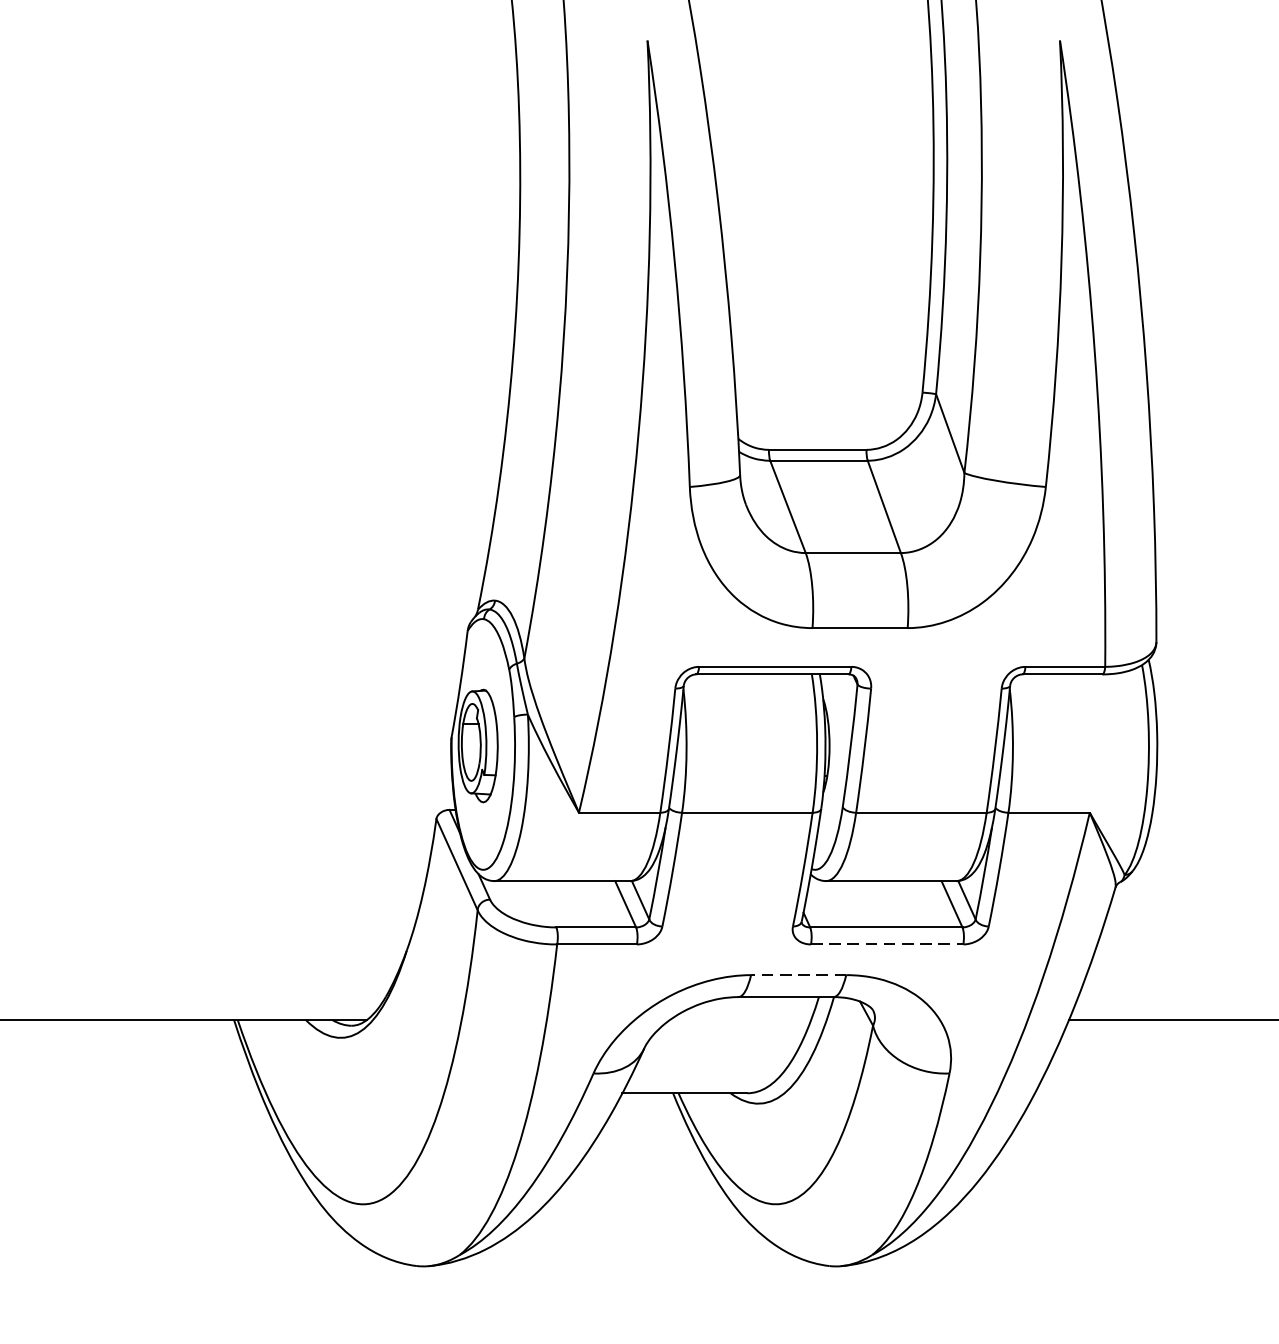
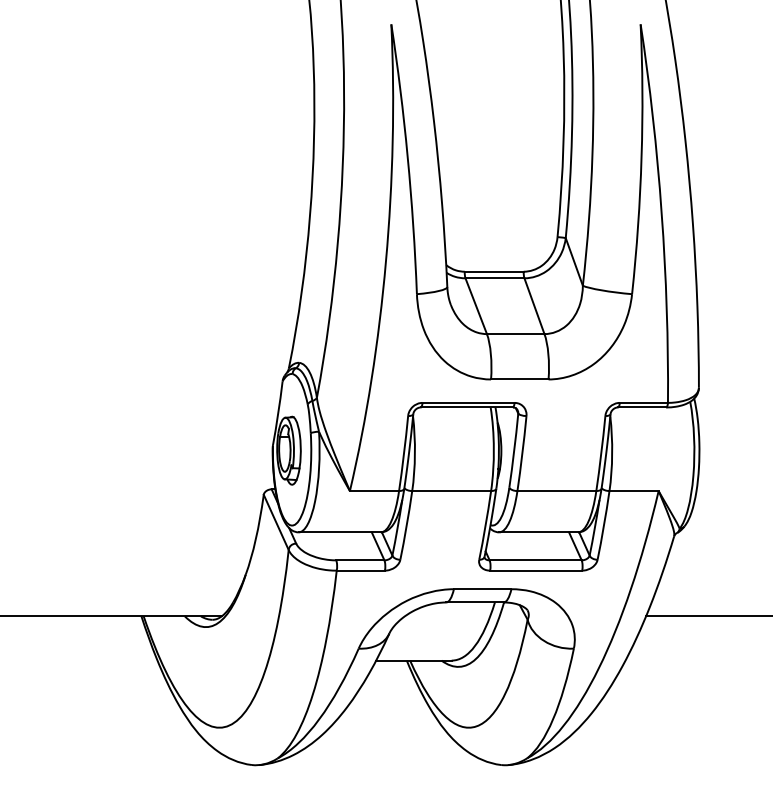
line: (887, 944) -> (536, 570), dashed -> solid
line: (798, 975) -> (482, 589), dashed -> solid

